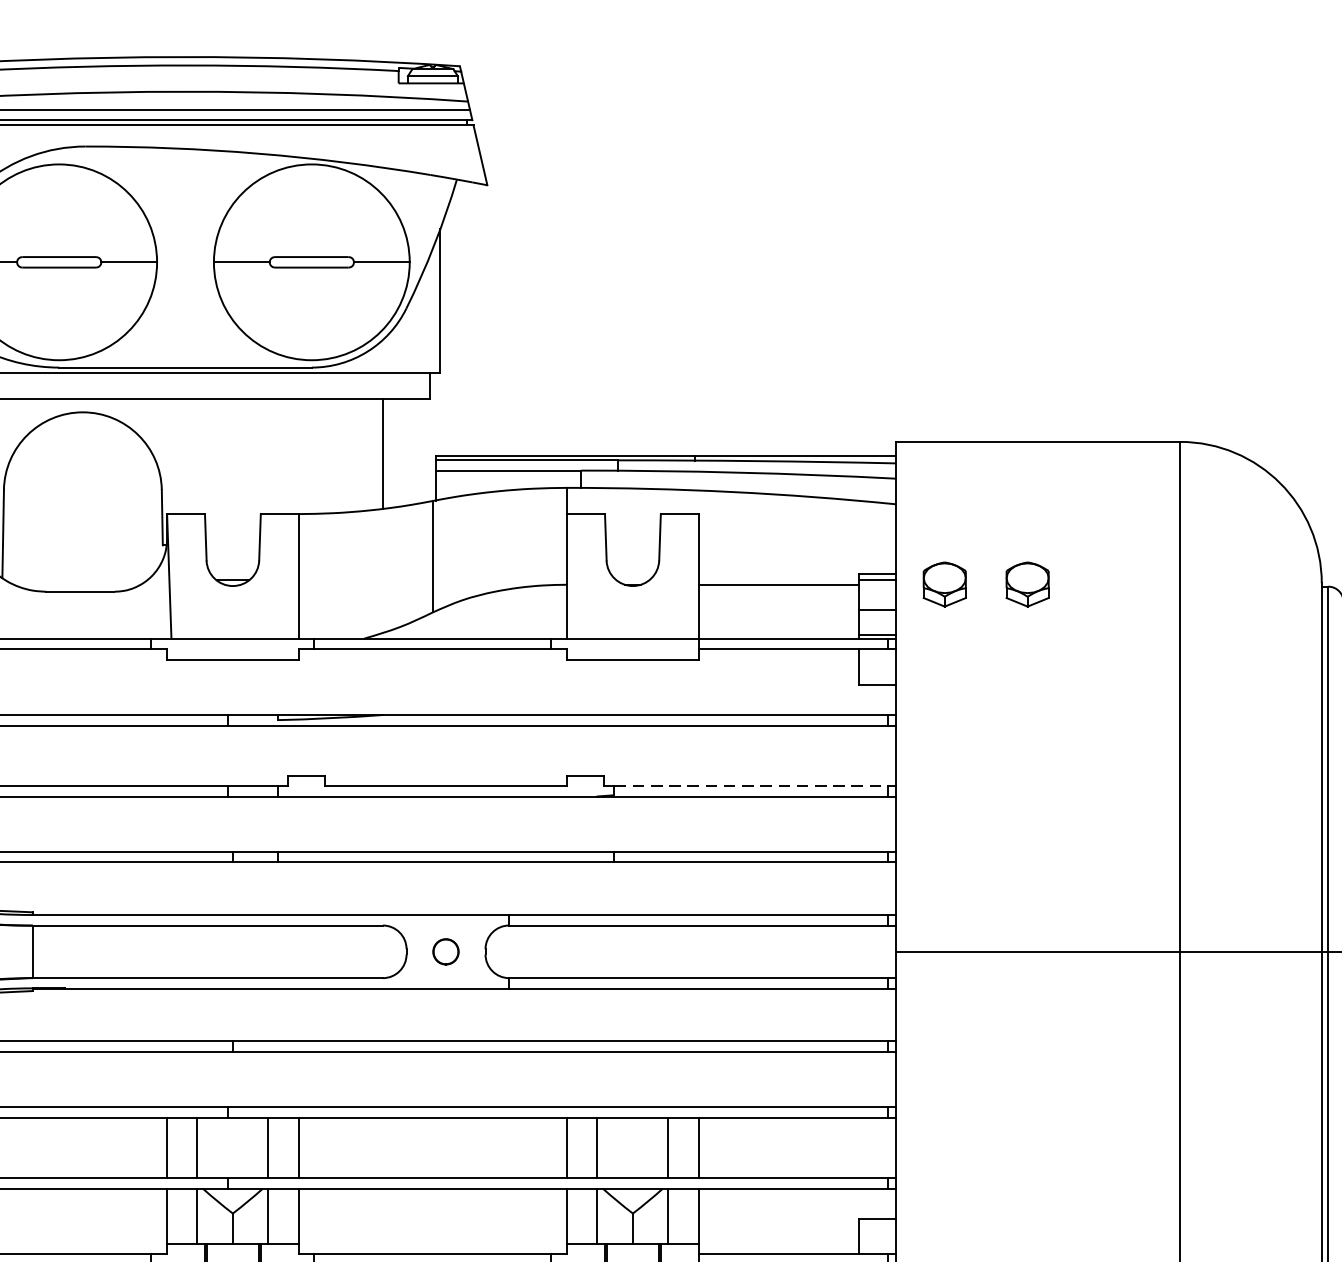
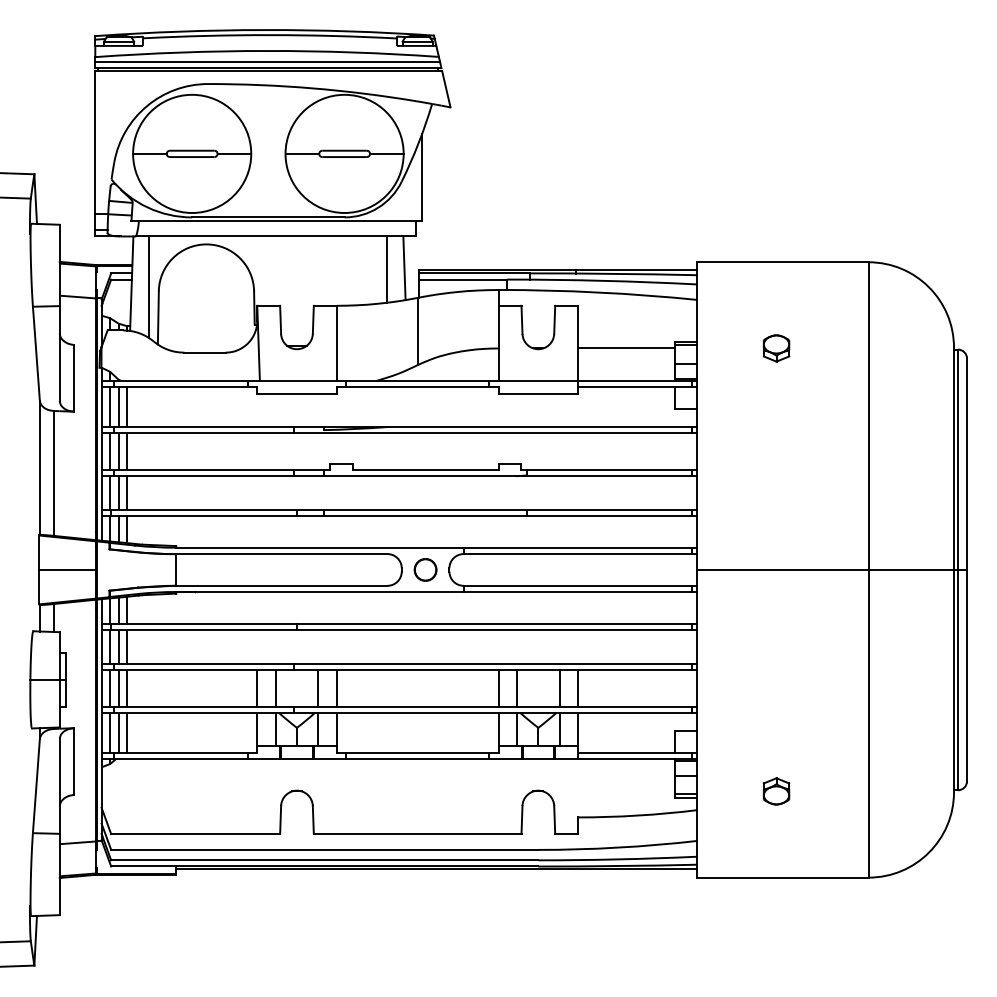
line: (411, 452) -> (404, 268), added
part: (944, 584) -> (726, 348), removed
line: (750, 785) -> (609, 469), dashed -> solid
part: (445, 951) -> (425, 569), size x1.43

